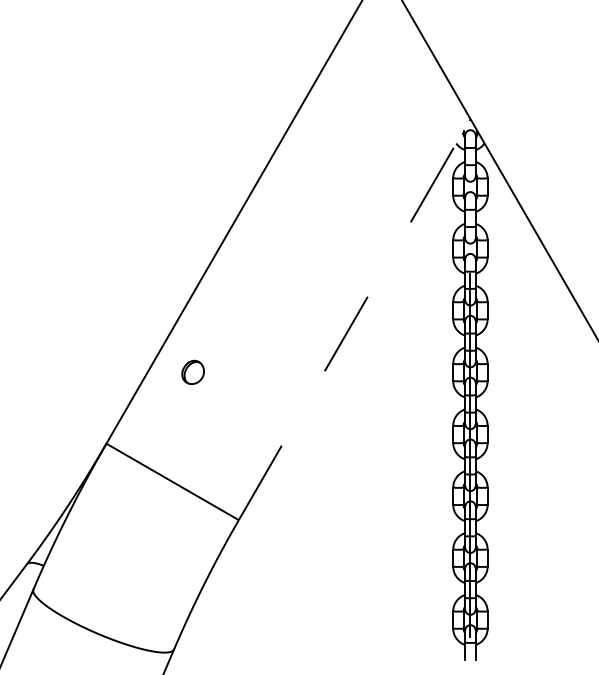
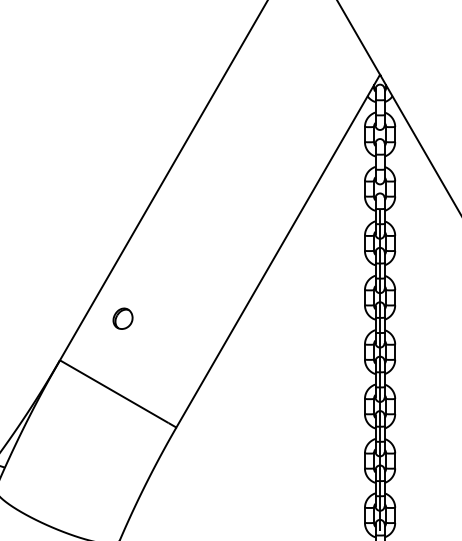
line: (354, 319) -> (278, 251), dashed -> solid
part: (192, 371) -> (122, 317), moved

